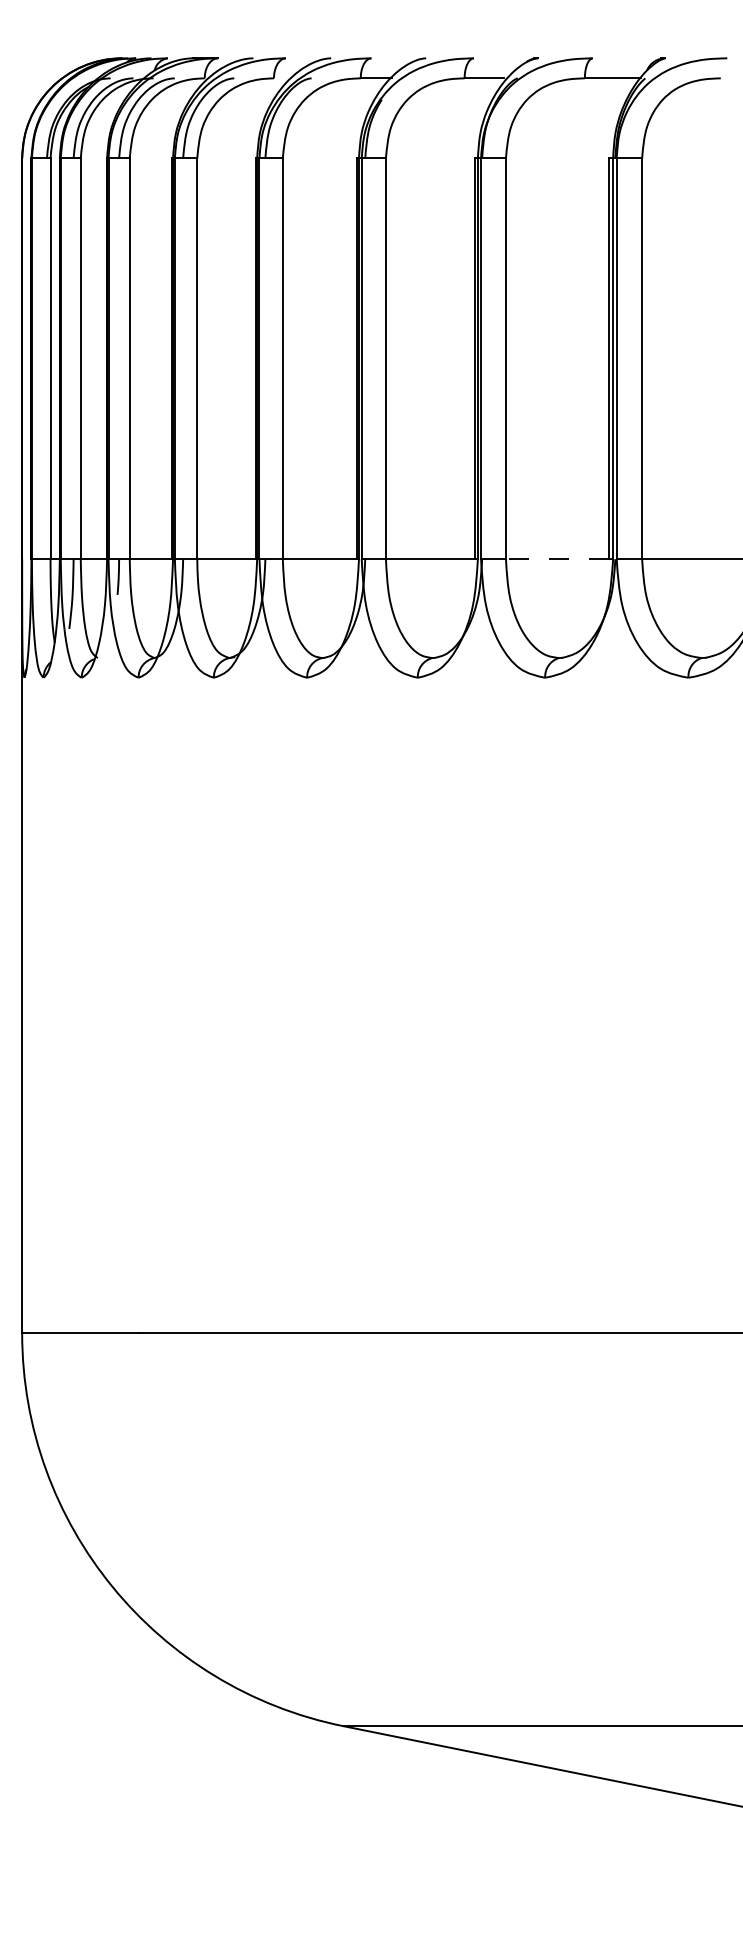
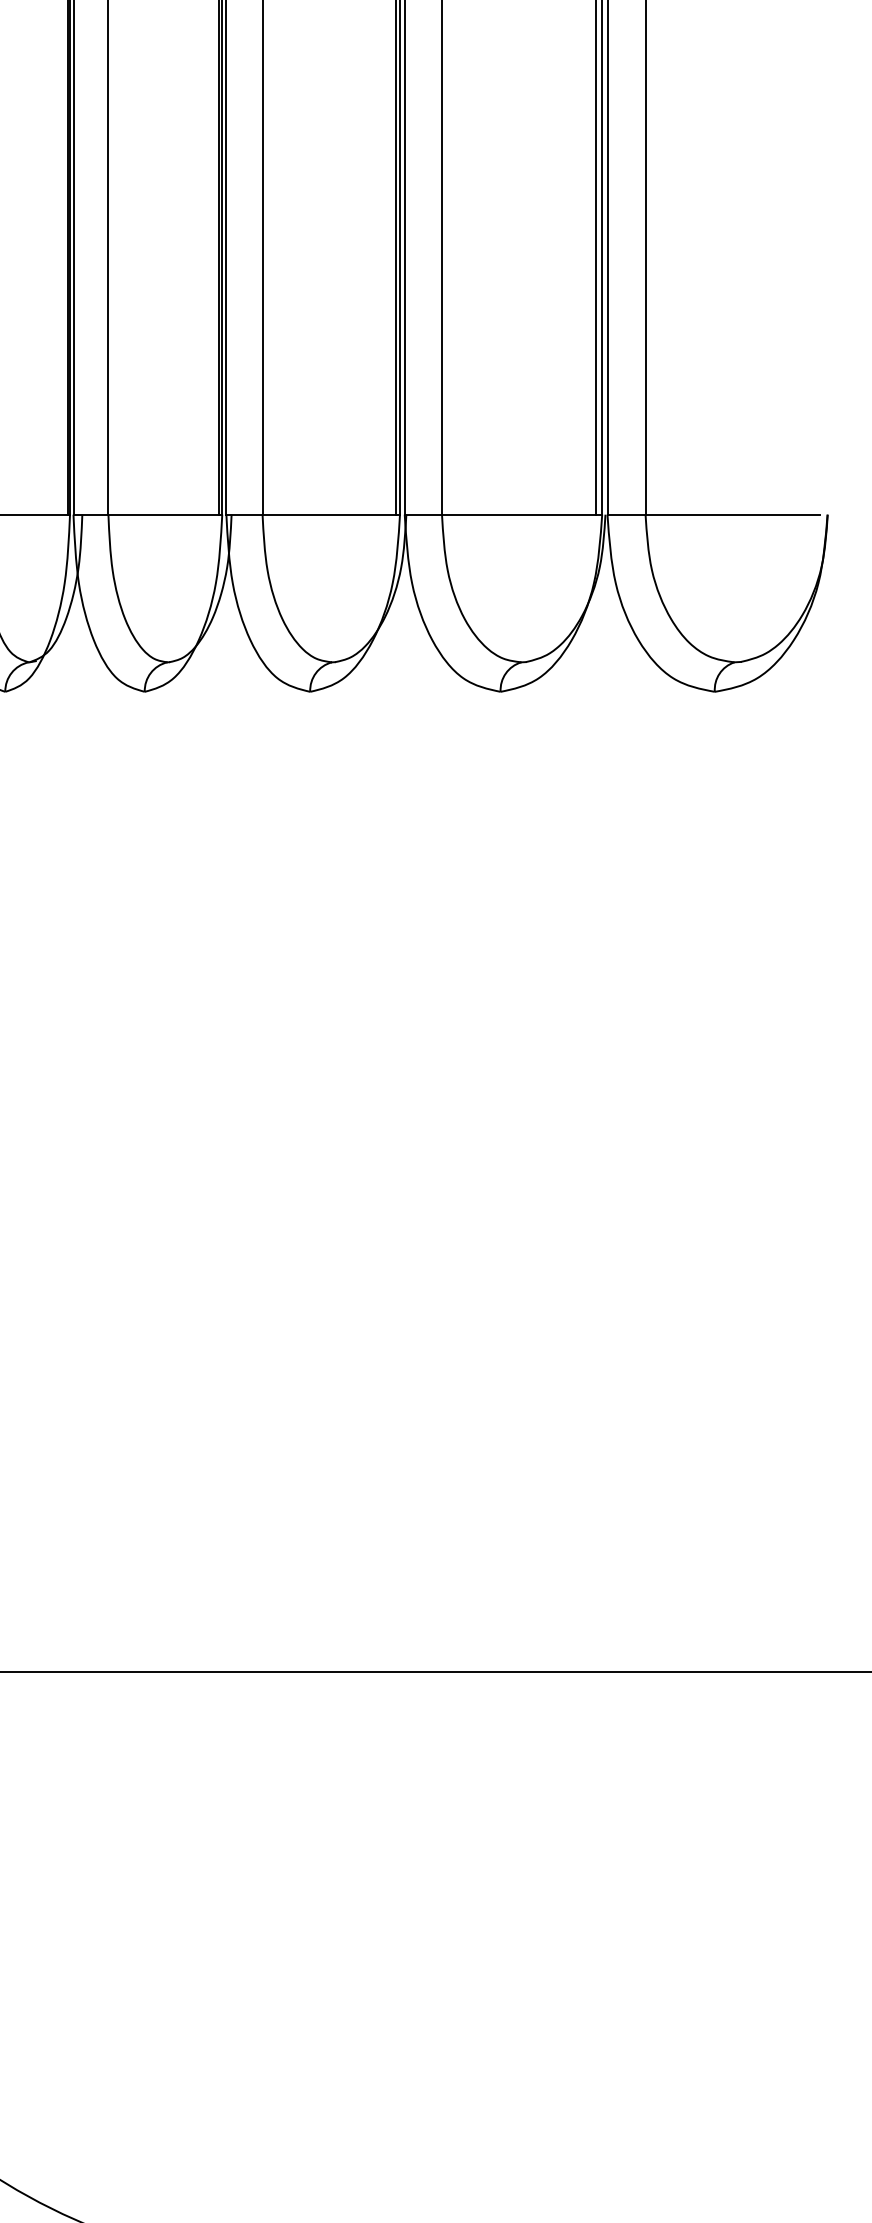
line: (557, 559) -> (519, 515), dashed -> solid

